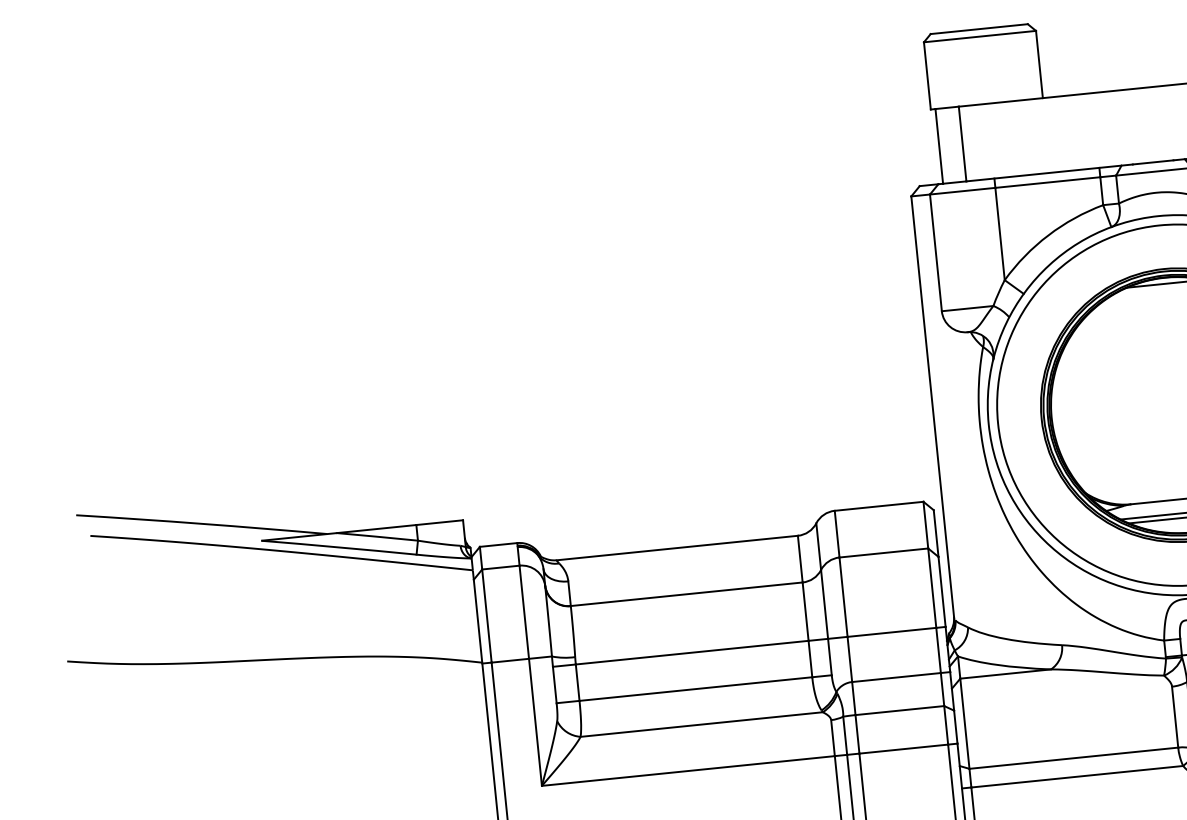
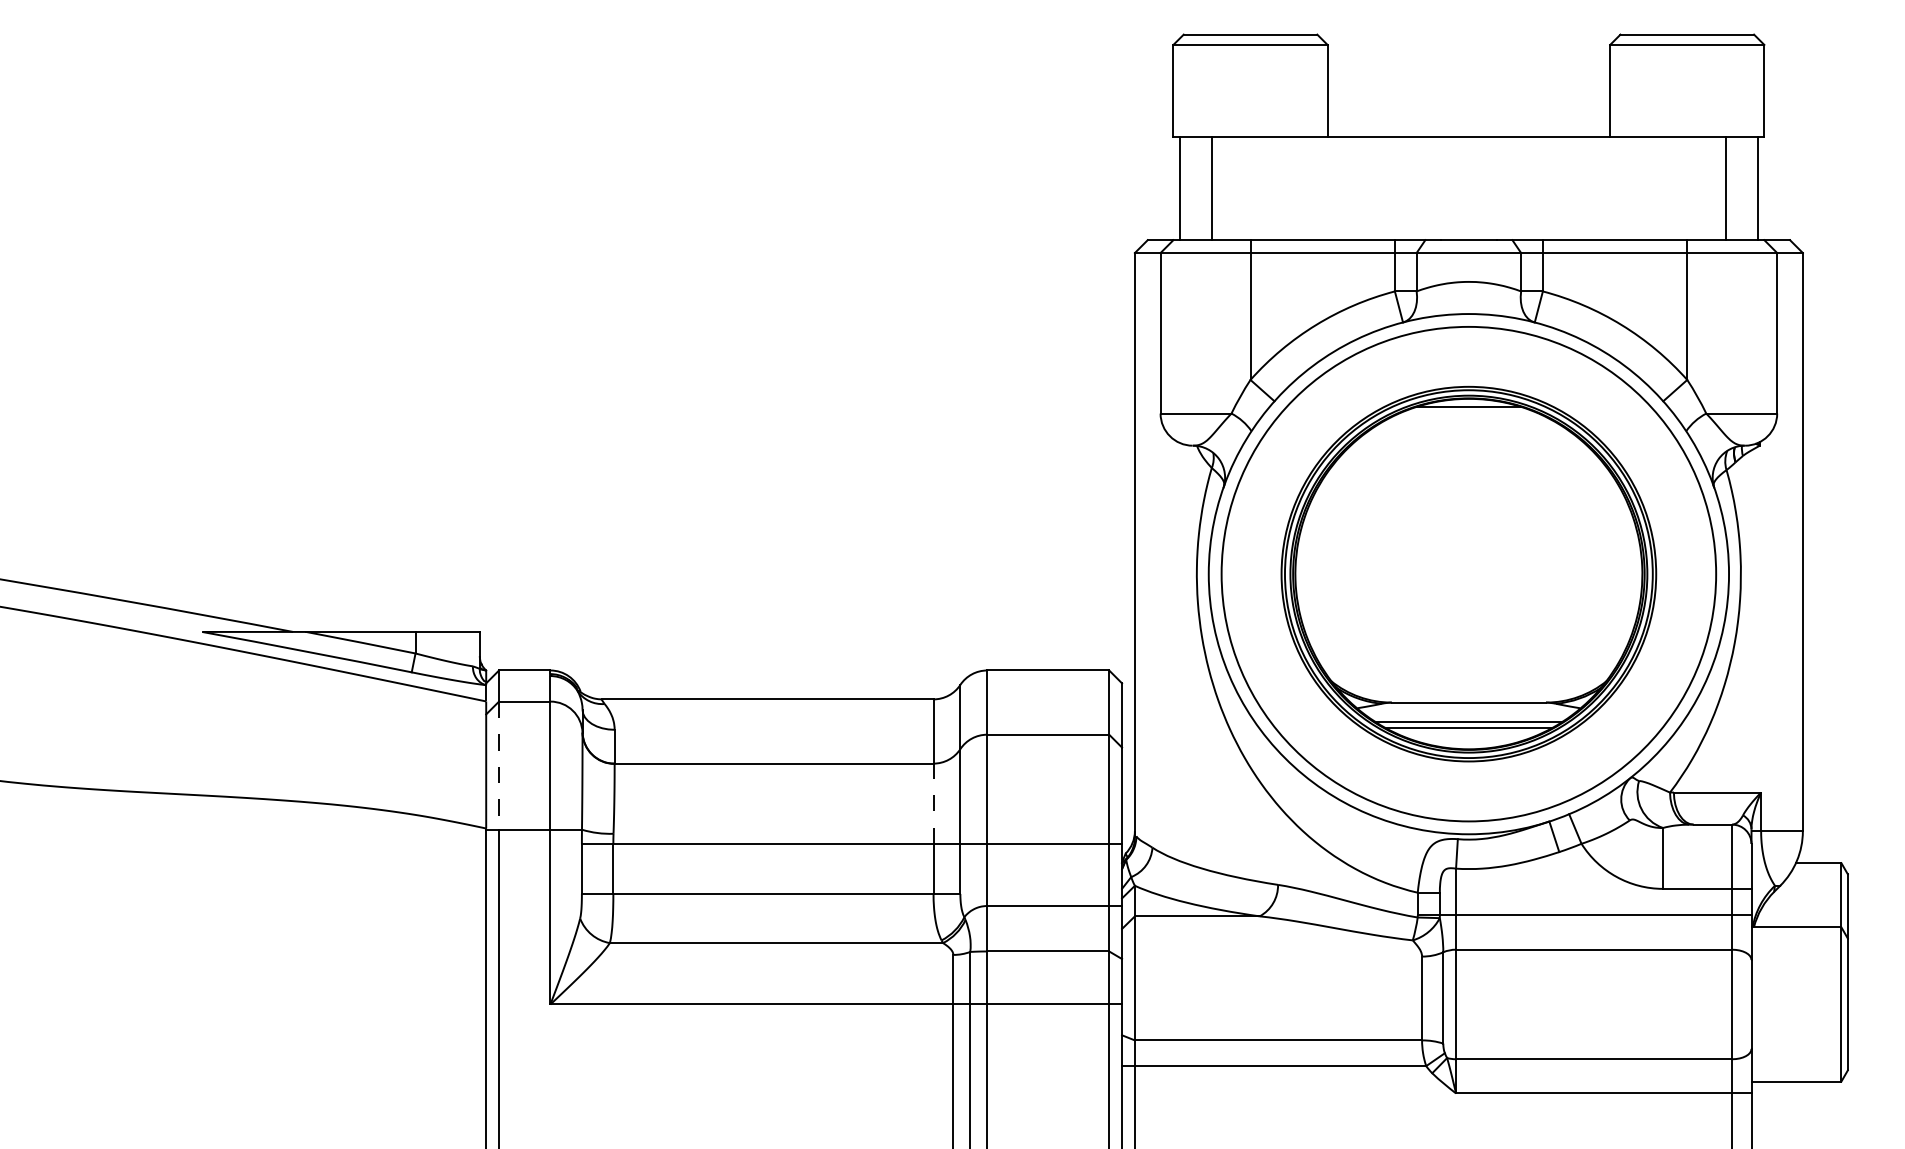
line: (805, 611) -> (933, 803), solid -> dashed
line: (487, 616) -> (499, 766), solid -> dashed

